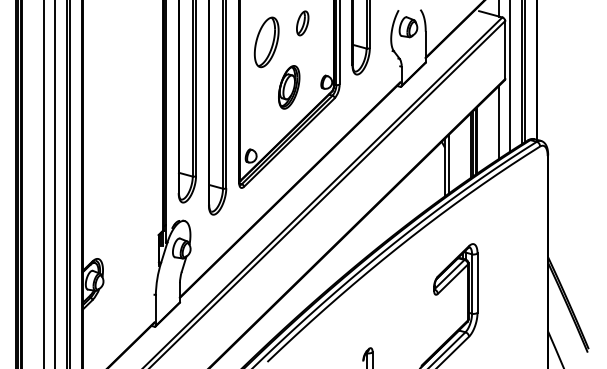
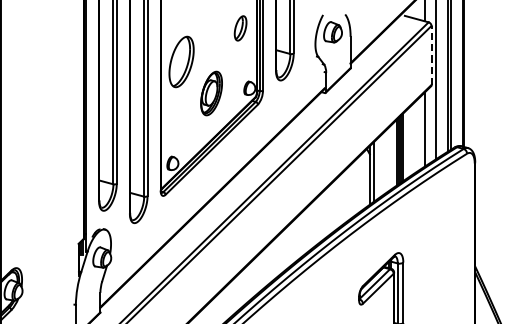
part: (302, 23) -> (240, 28), moved
part: (266, 42) -> (181, 62), moved
line: (505, 49) -> (431, 54), solid -> dashed

